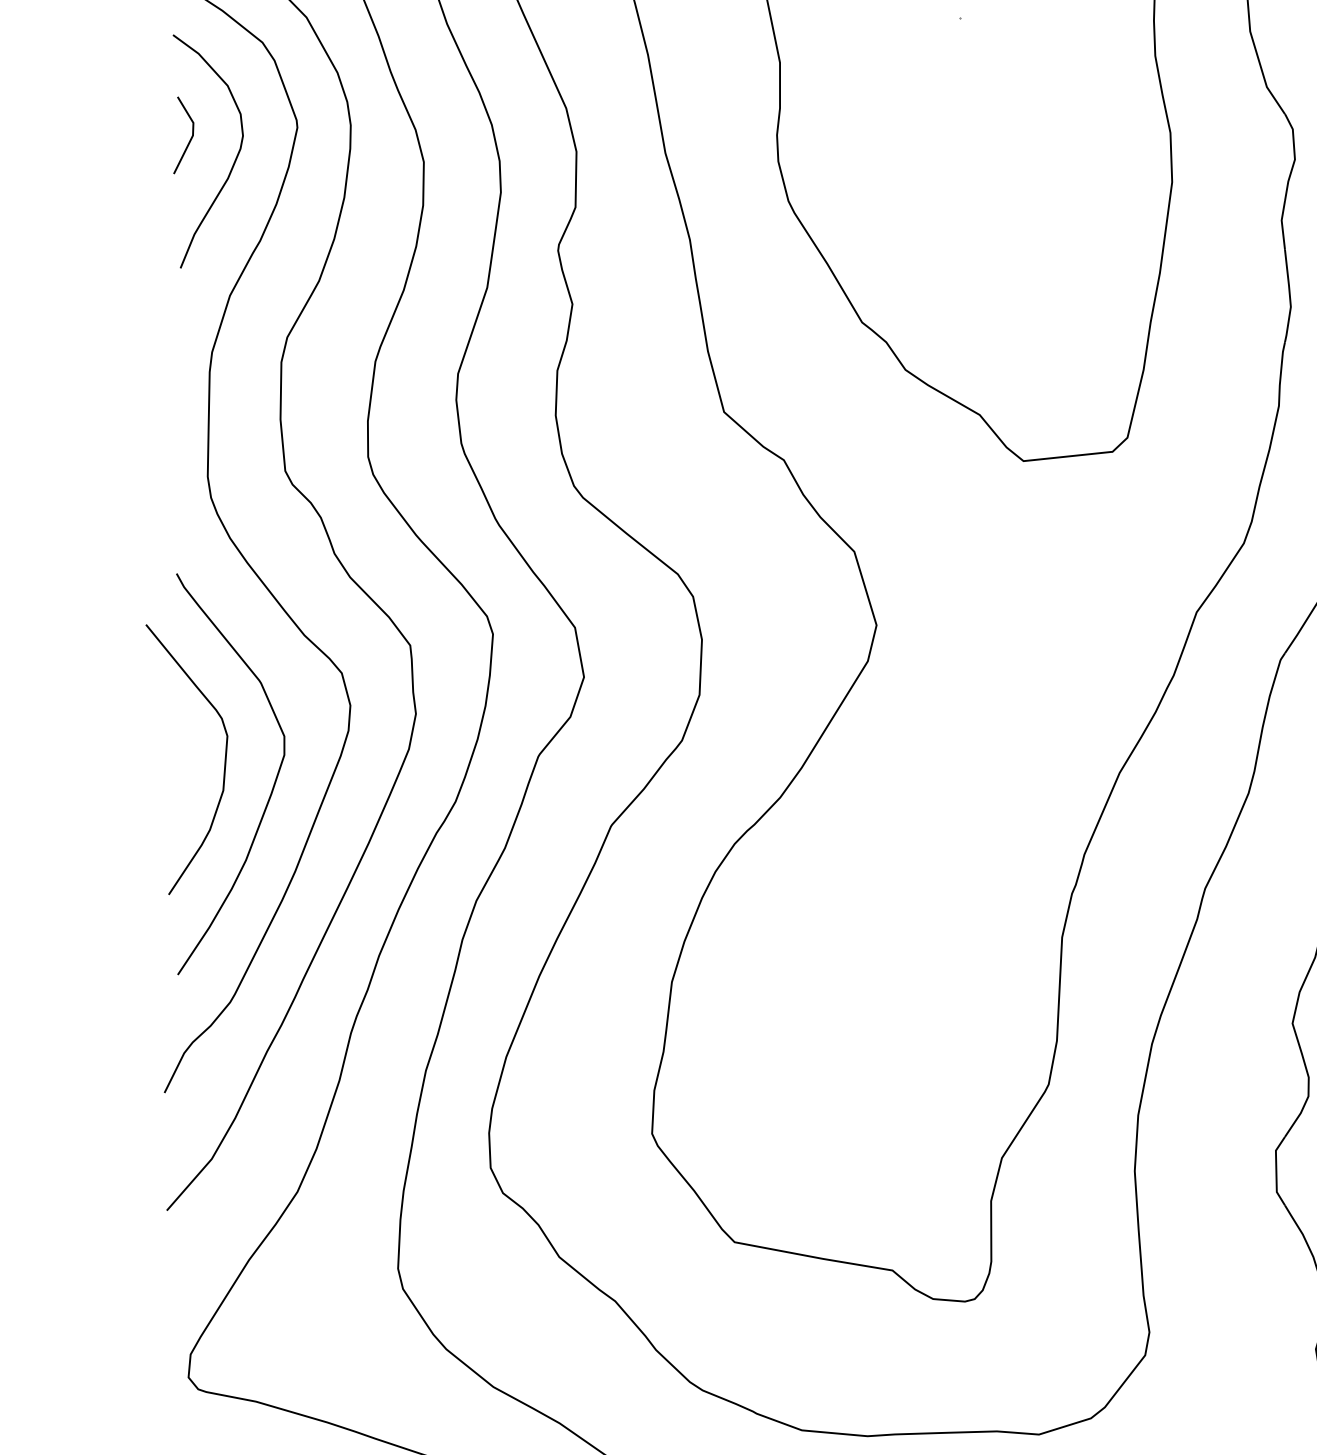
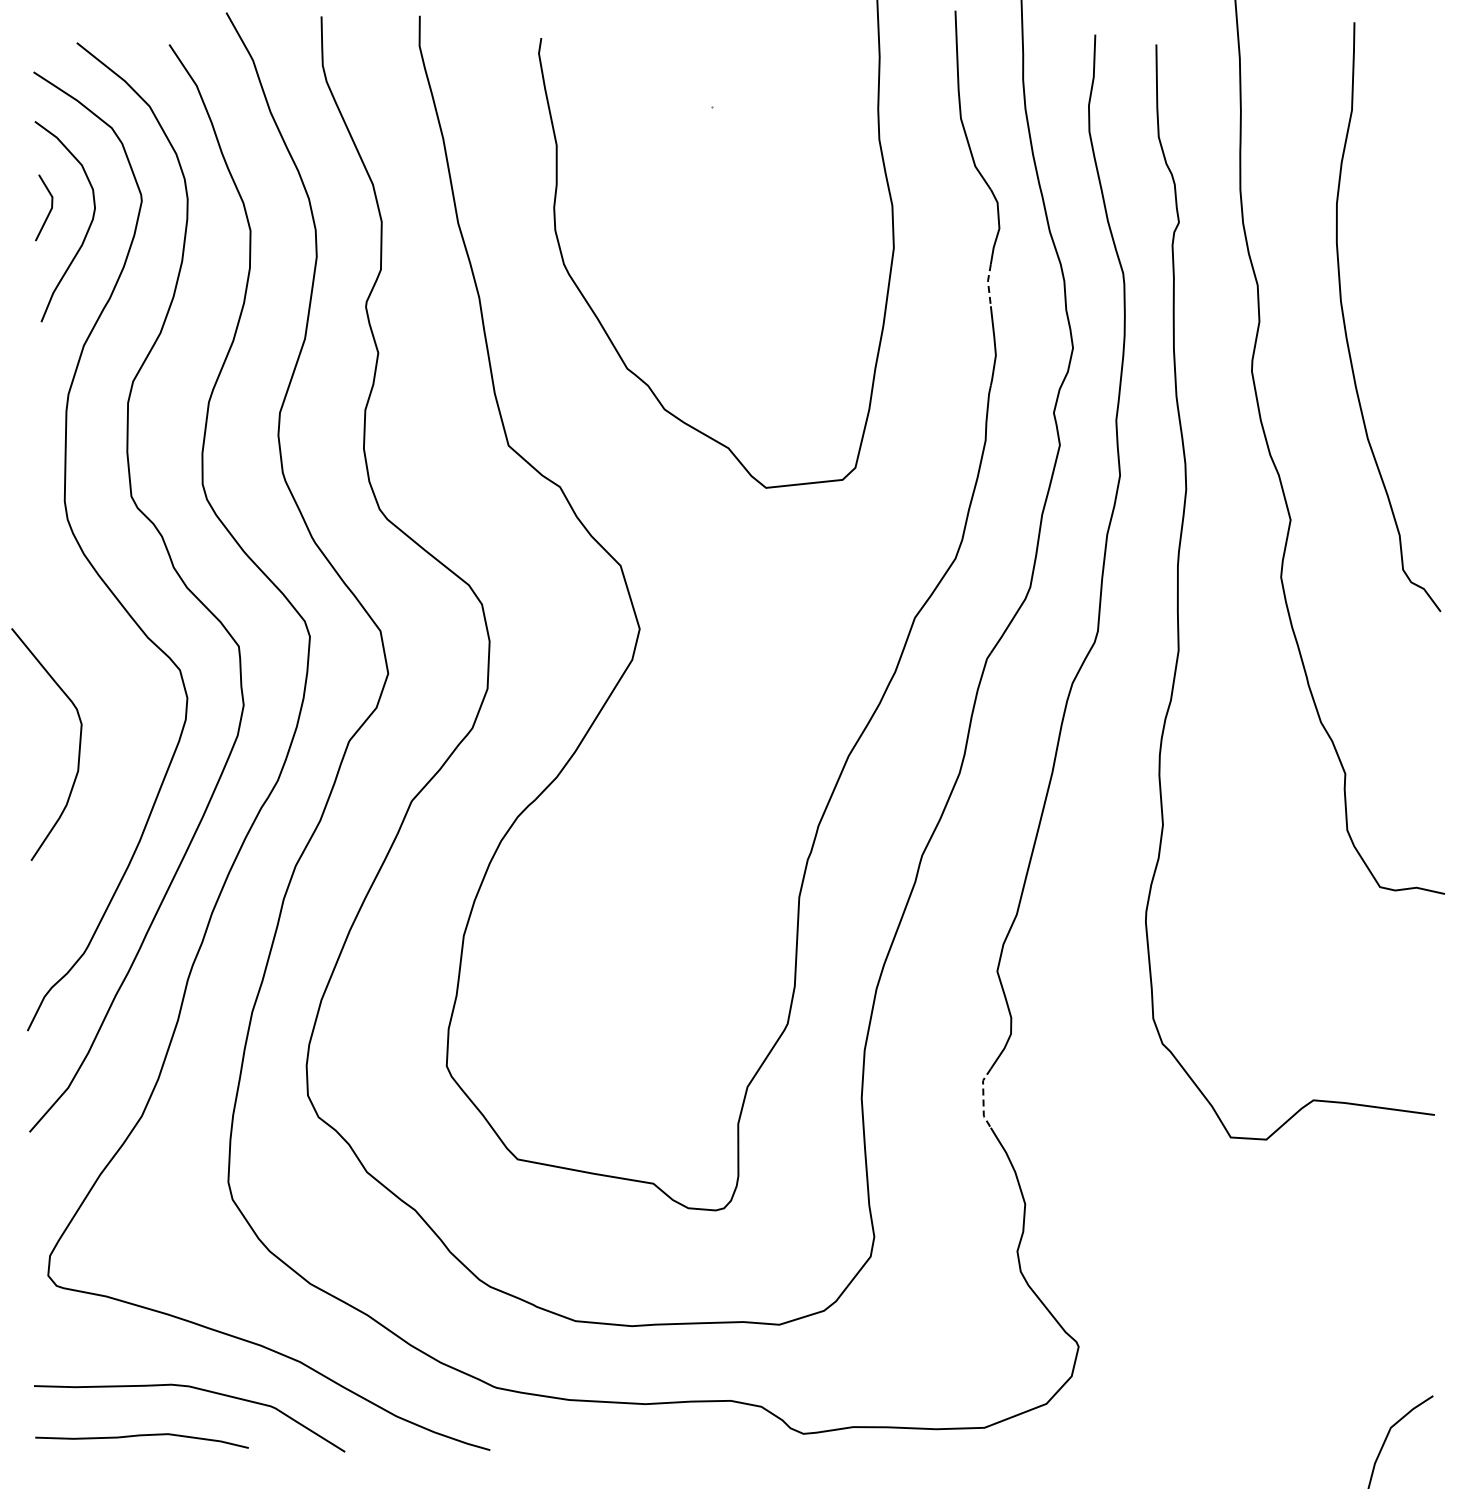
line: (1282, 224) -> (988, 284), solid -> dashed
curve: (272, 786) -> (120, 767), removed
line: (1276, 1171) -> (983, 1098), solid -> dashed

